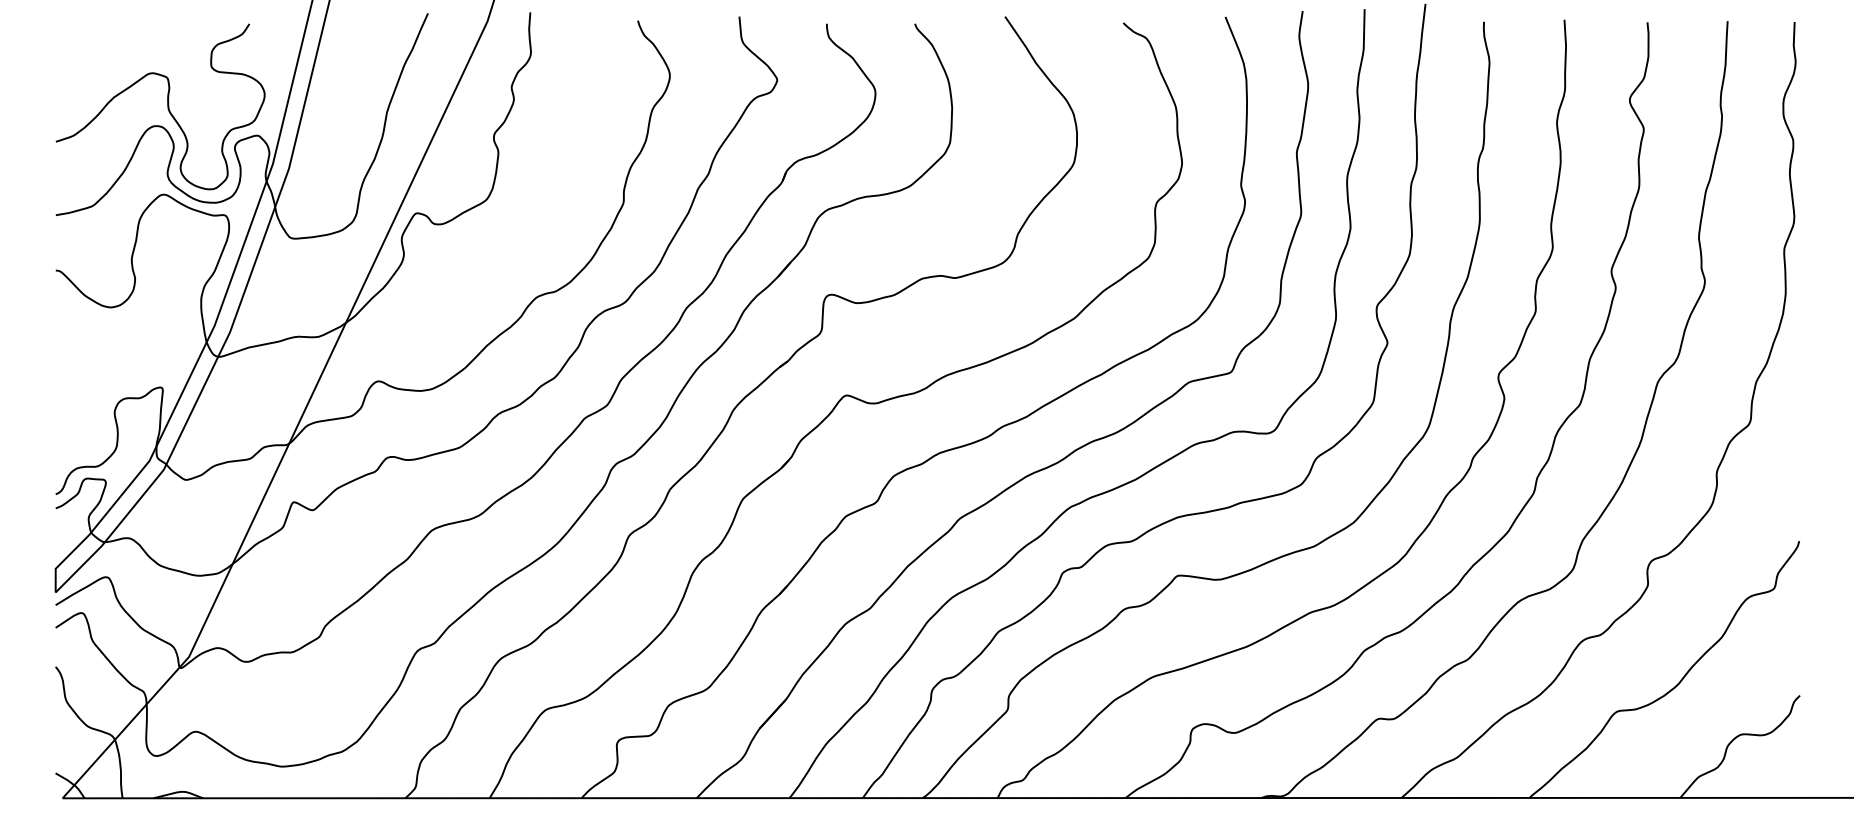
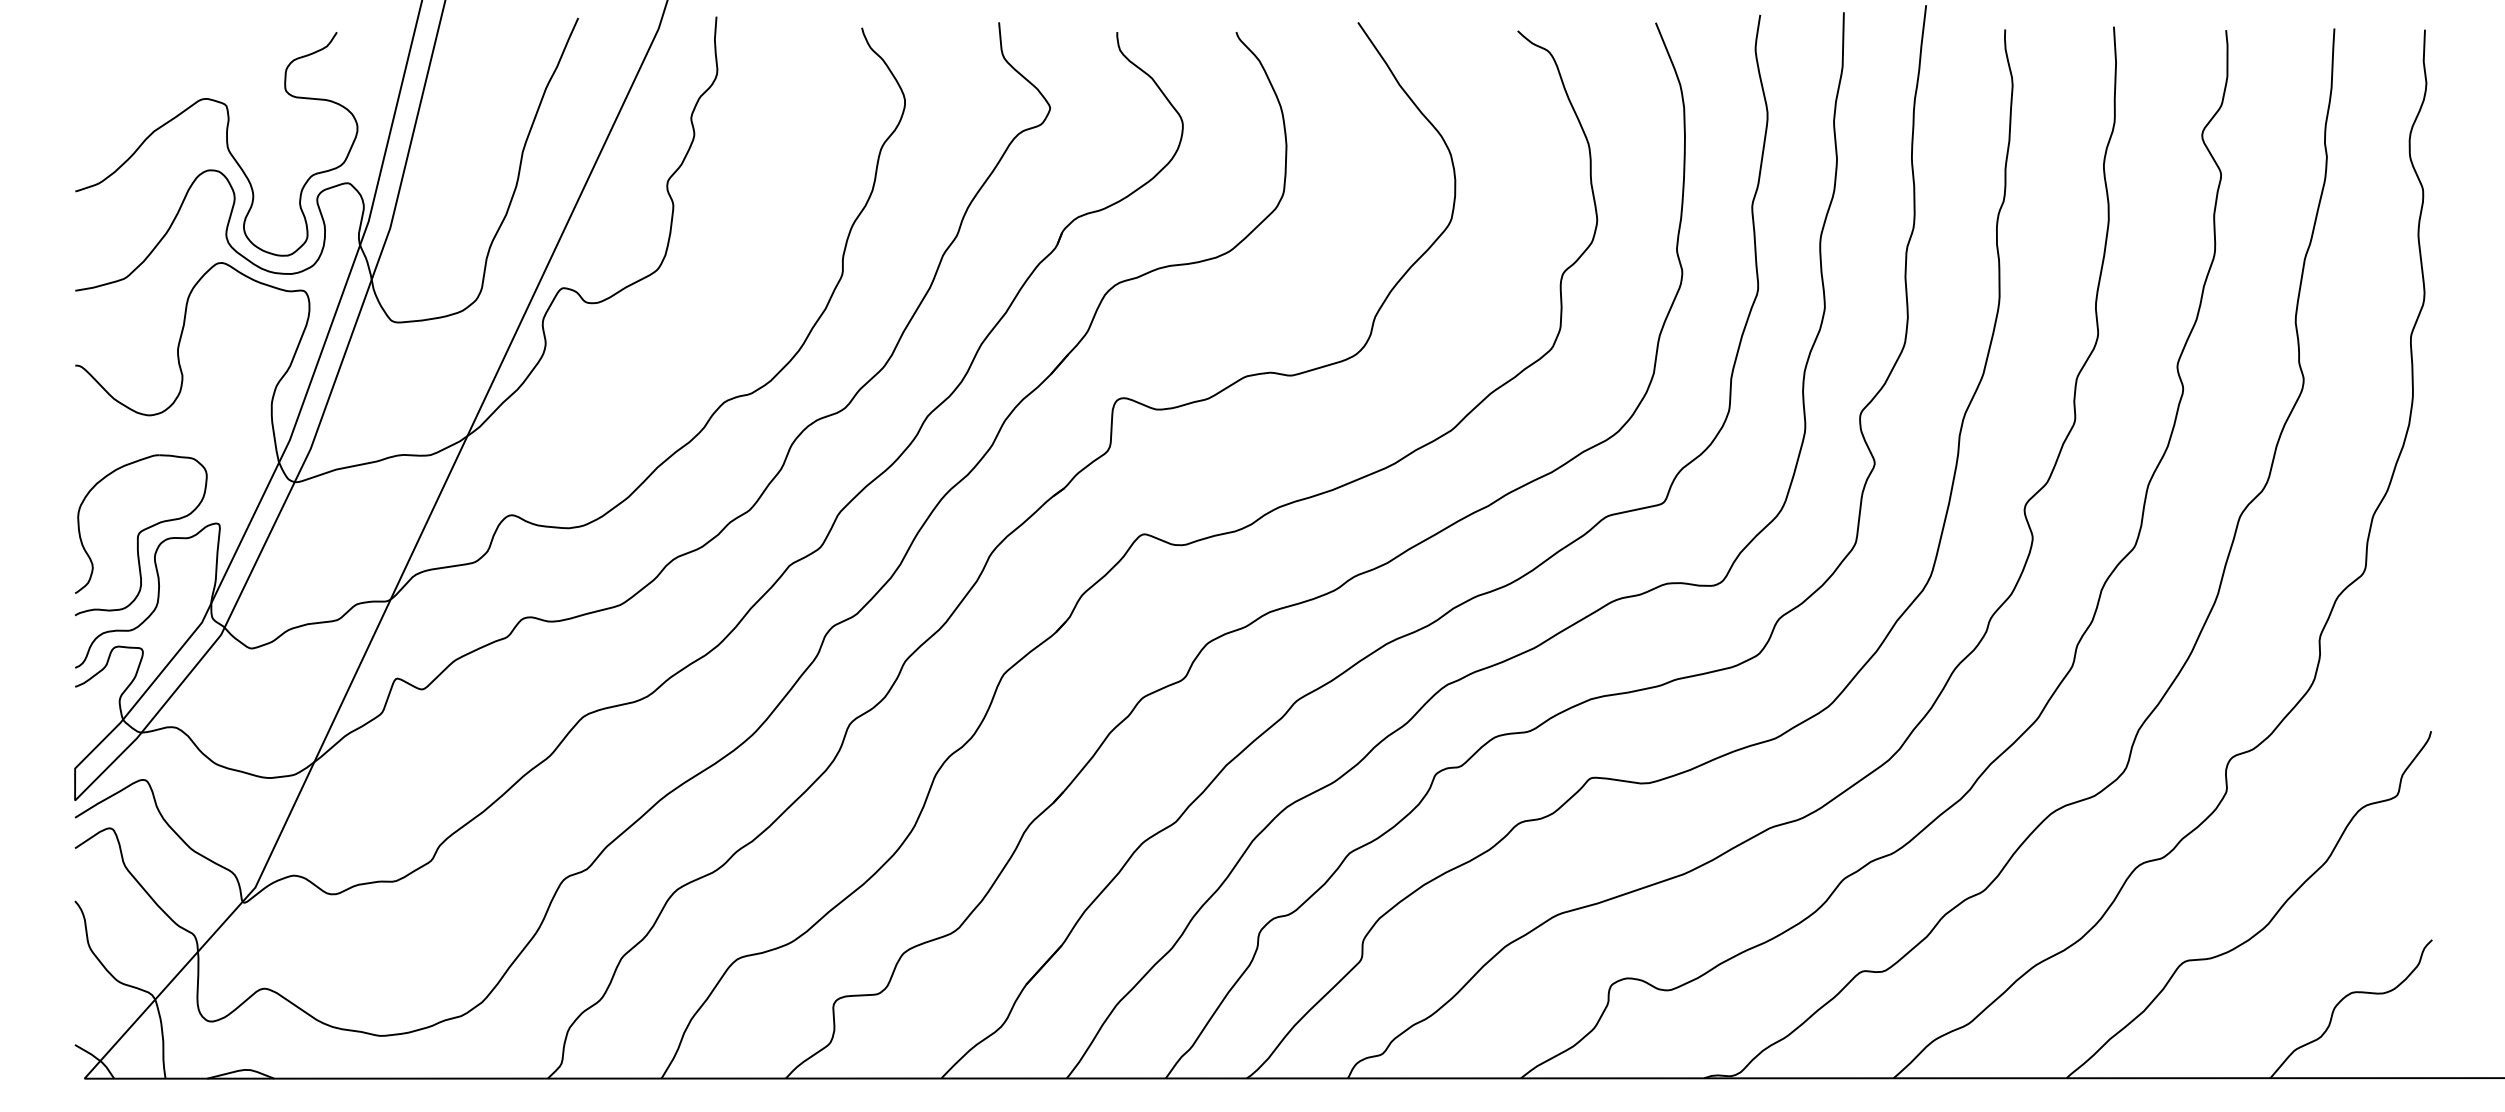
part: (104, 396) -> (141, 535), added

